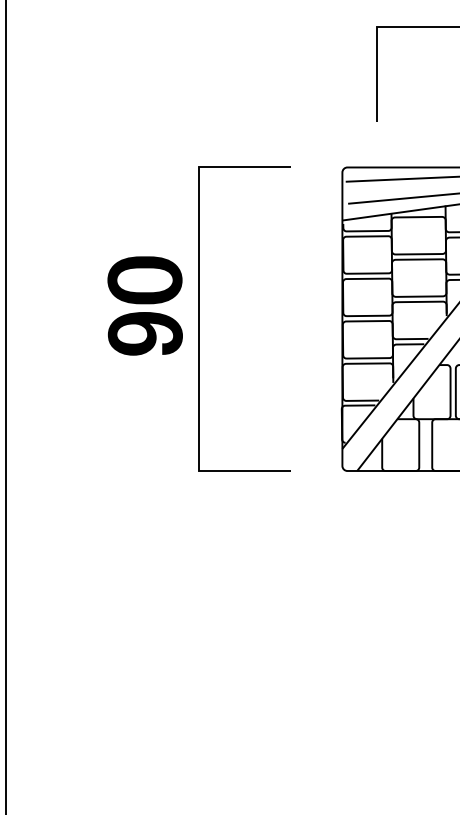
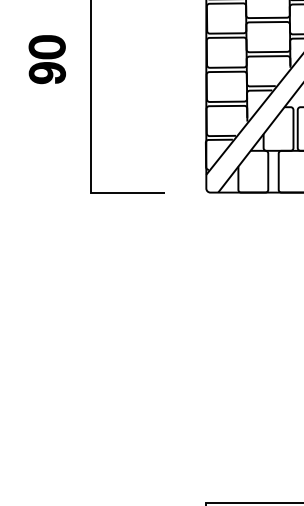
part: (144, 305) -> (46, 59), size x0.6

